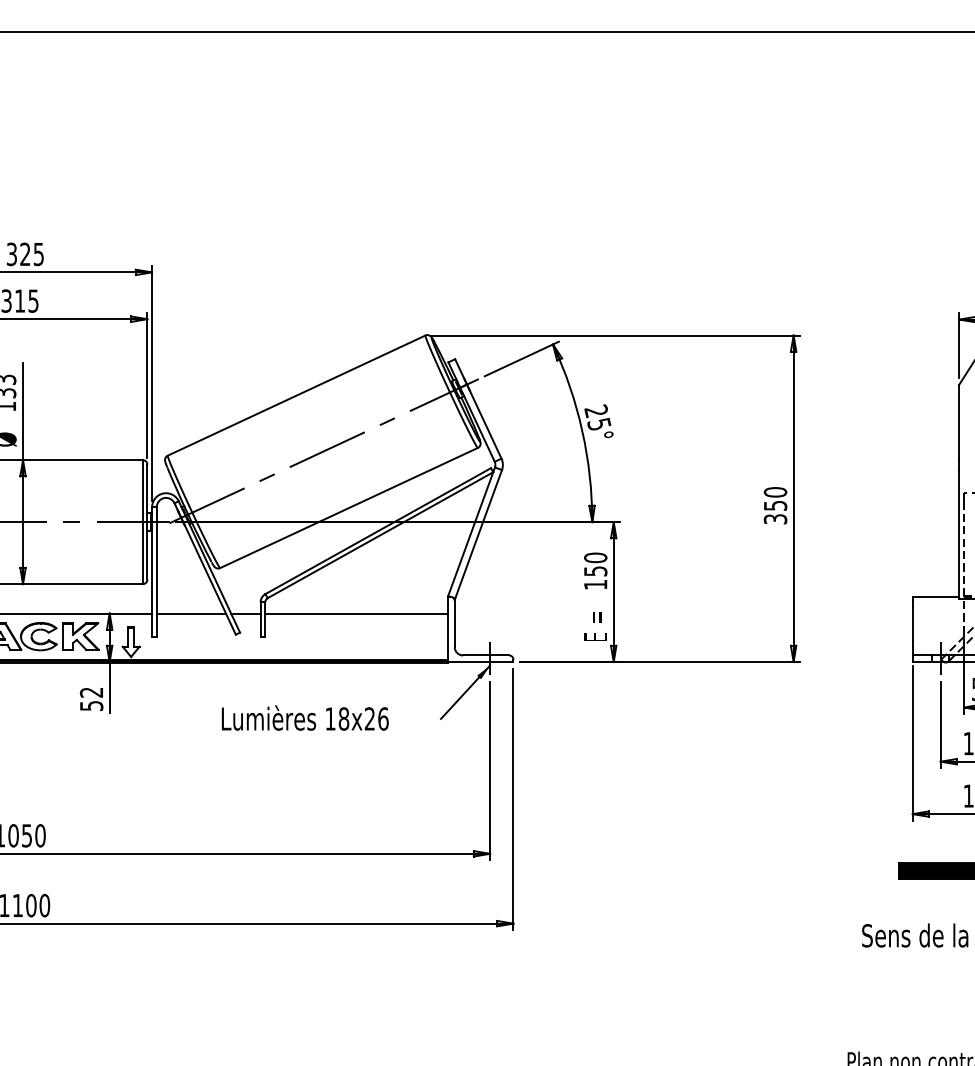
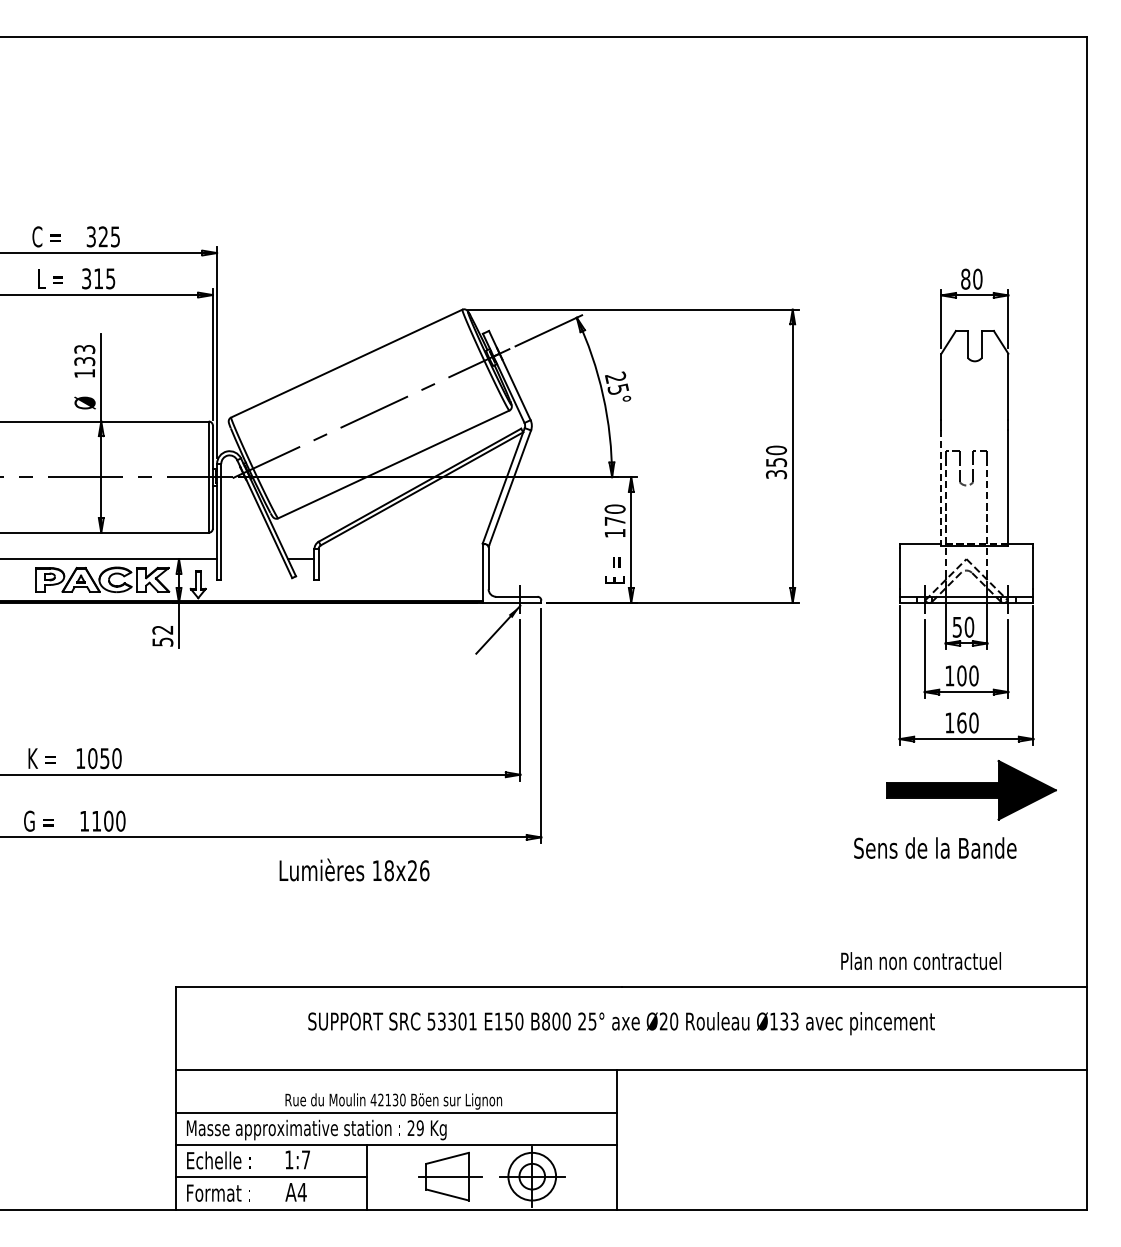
line: (959, 534) -> (941, 488), solid -> dashed
text: (595, 570) -> (614, 520), 150 -> 170
line: (191, 613) -> (252, 559), removed
line: (356, 613) -> (400, 559), removed
text: (305, 717) -> (354, 869), moved

